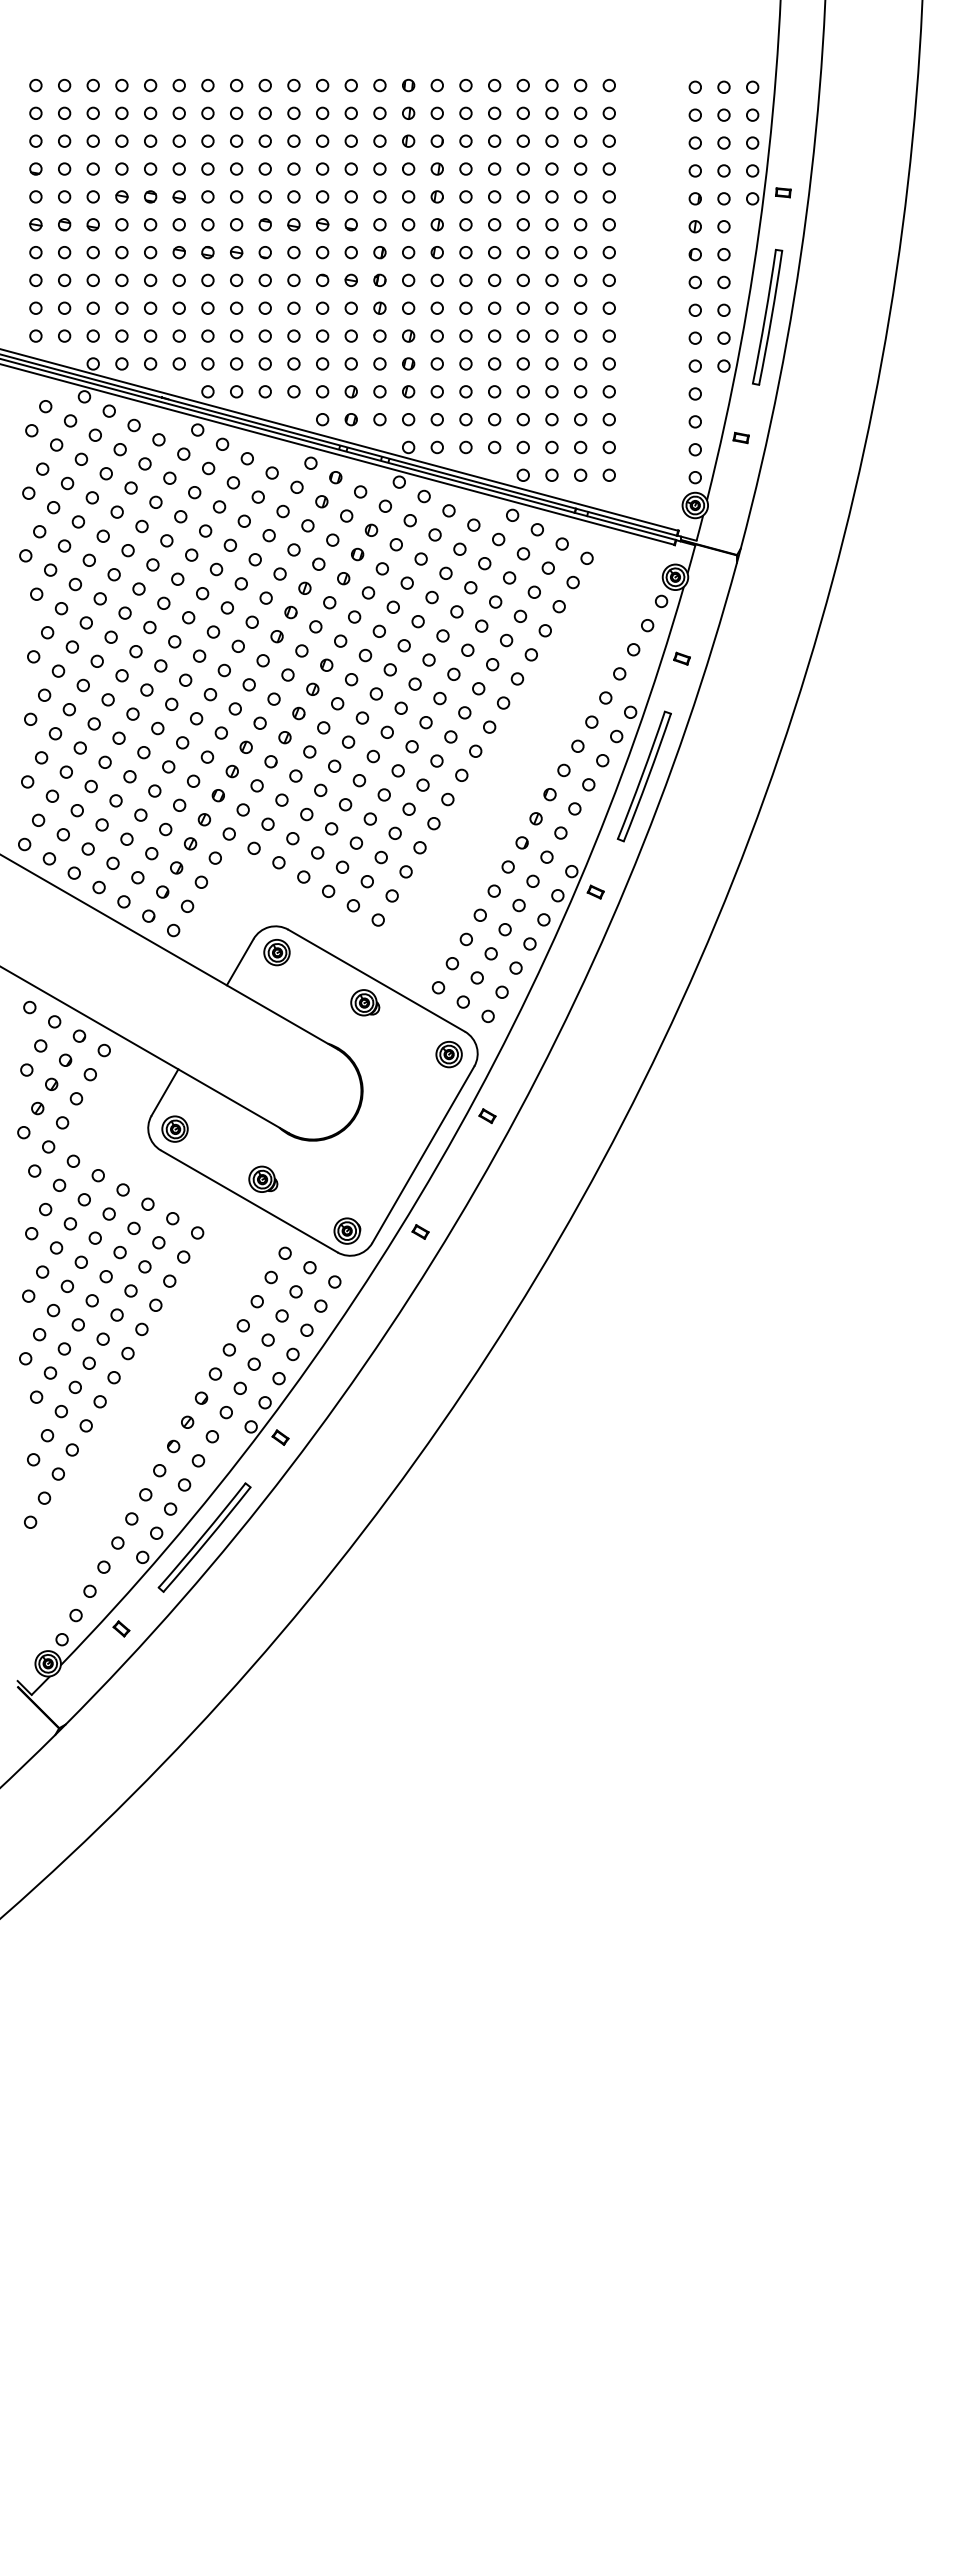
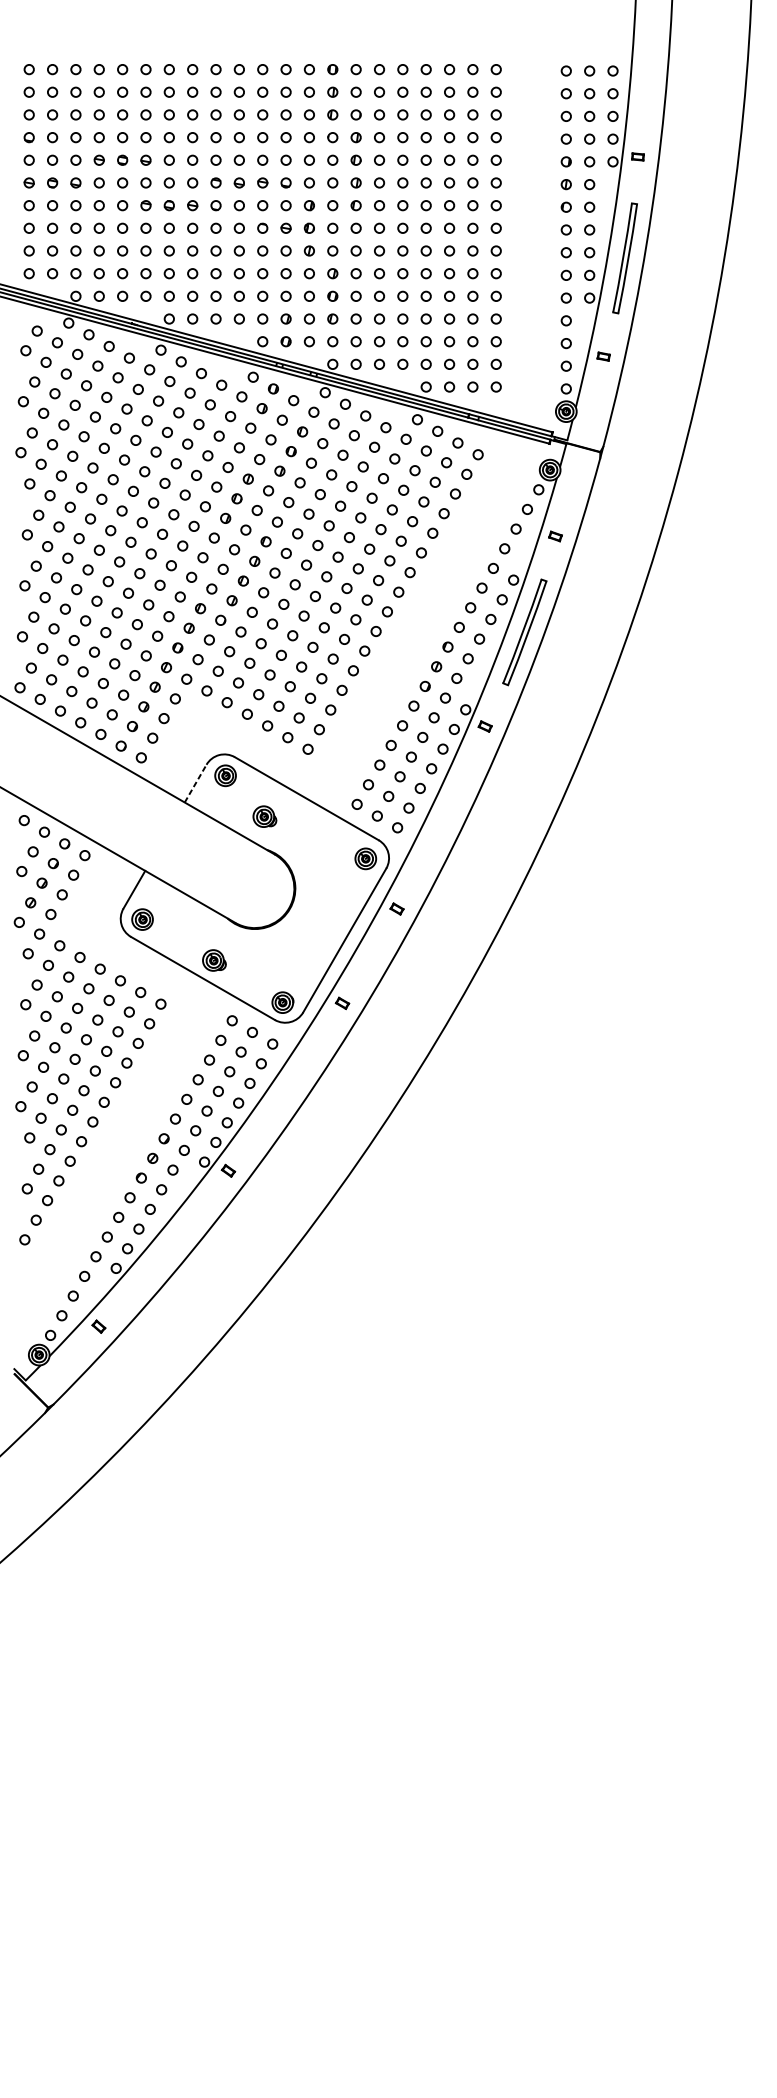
line: (240, 962) -> (195, 783), solid -> dashed
part: (365, 1002) -> (265, 816), moved
part: (204, 1537) -> (166, 1252), removed

